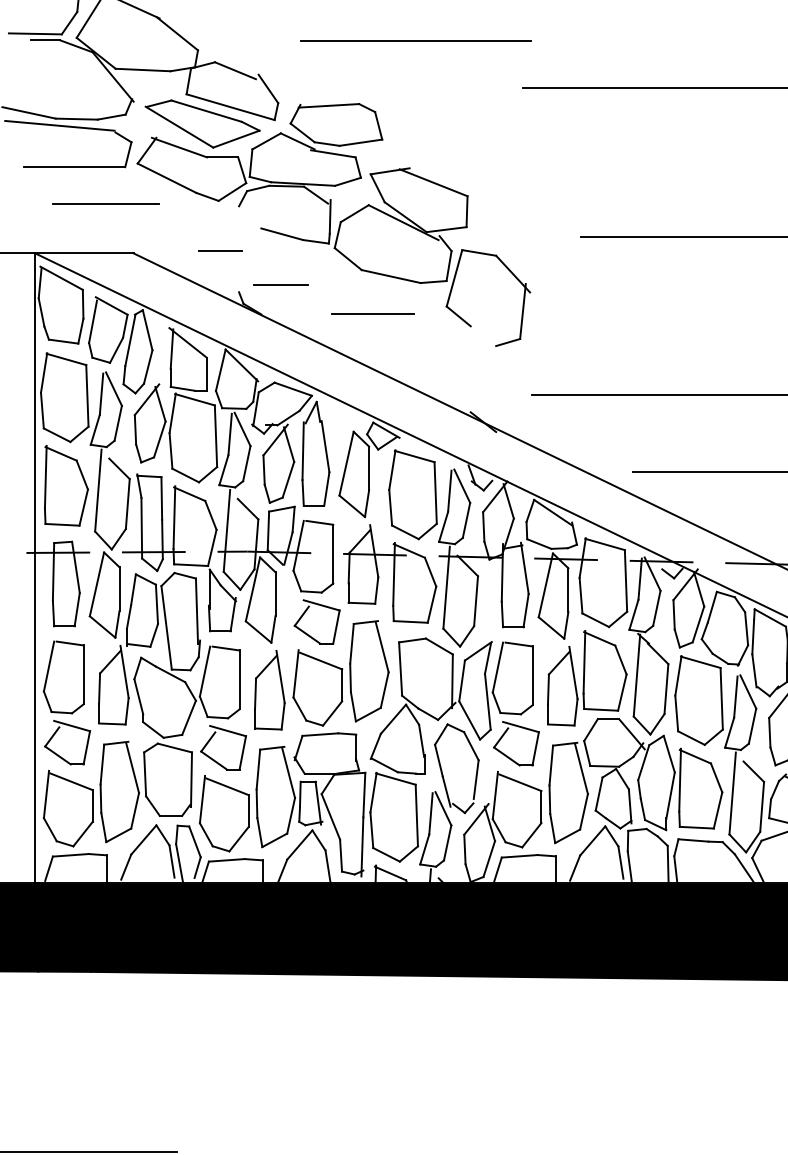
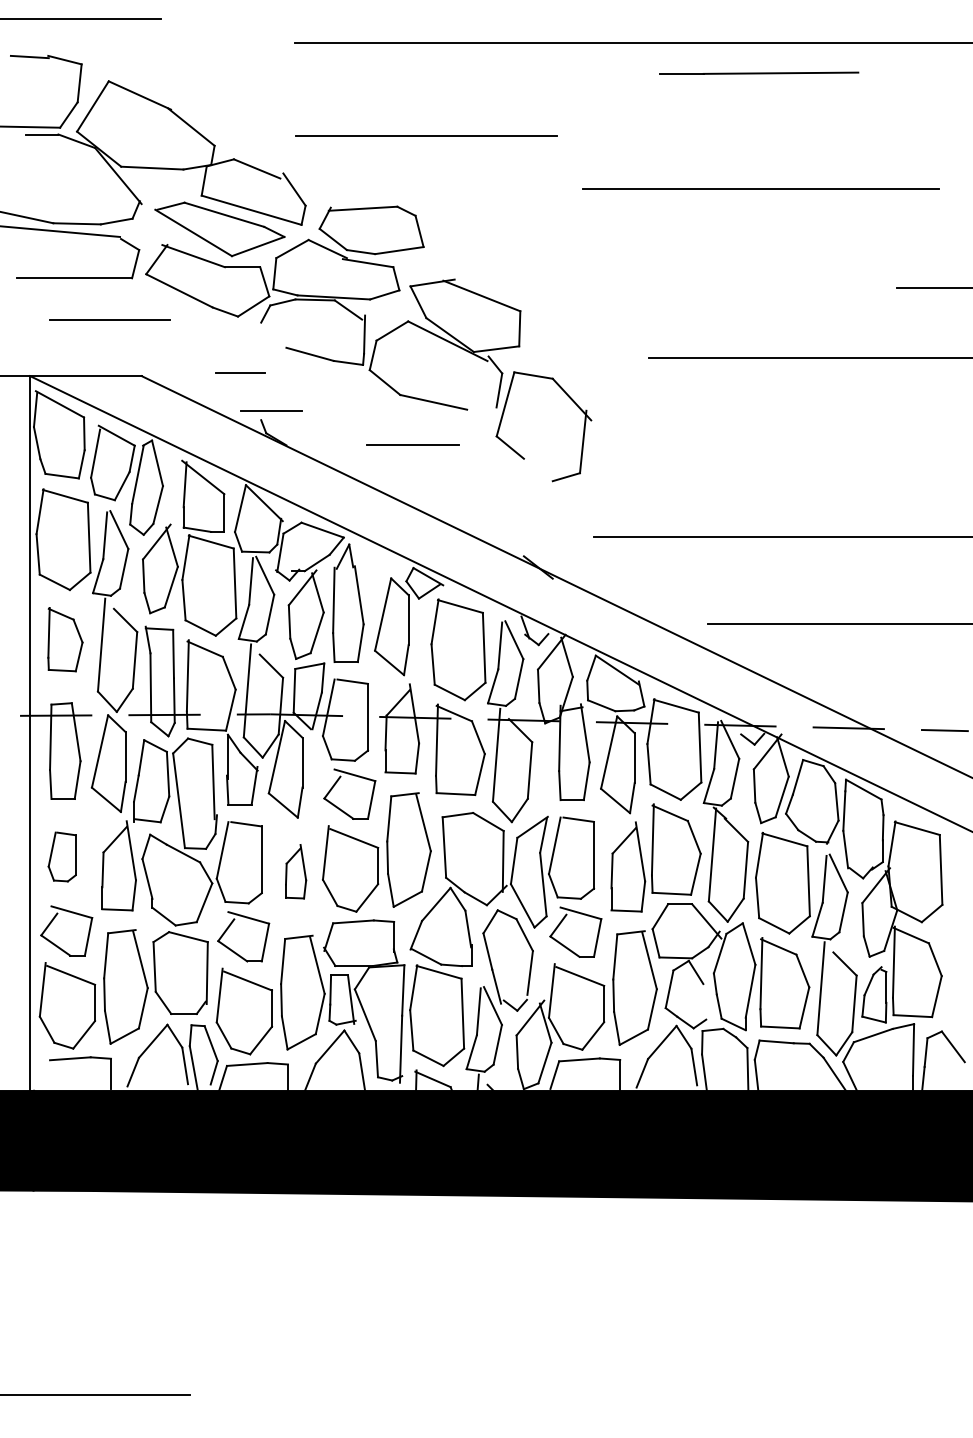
line: (415, 41) -> (426, 135), moved
line: (433, 281) -> (481, 408), removed
line: (280, 283) -> (271, 410), moved
part: (66, 485) -> (65, 639), size x0.7
part: (62, 676) -> (61, 856), size x0.6
part: (269, 690) -> (295, 871), size x0.6
line: (629, 806) -> (704, 1003), removed
line: (48, 868) -> (45, 1073), removed

